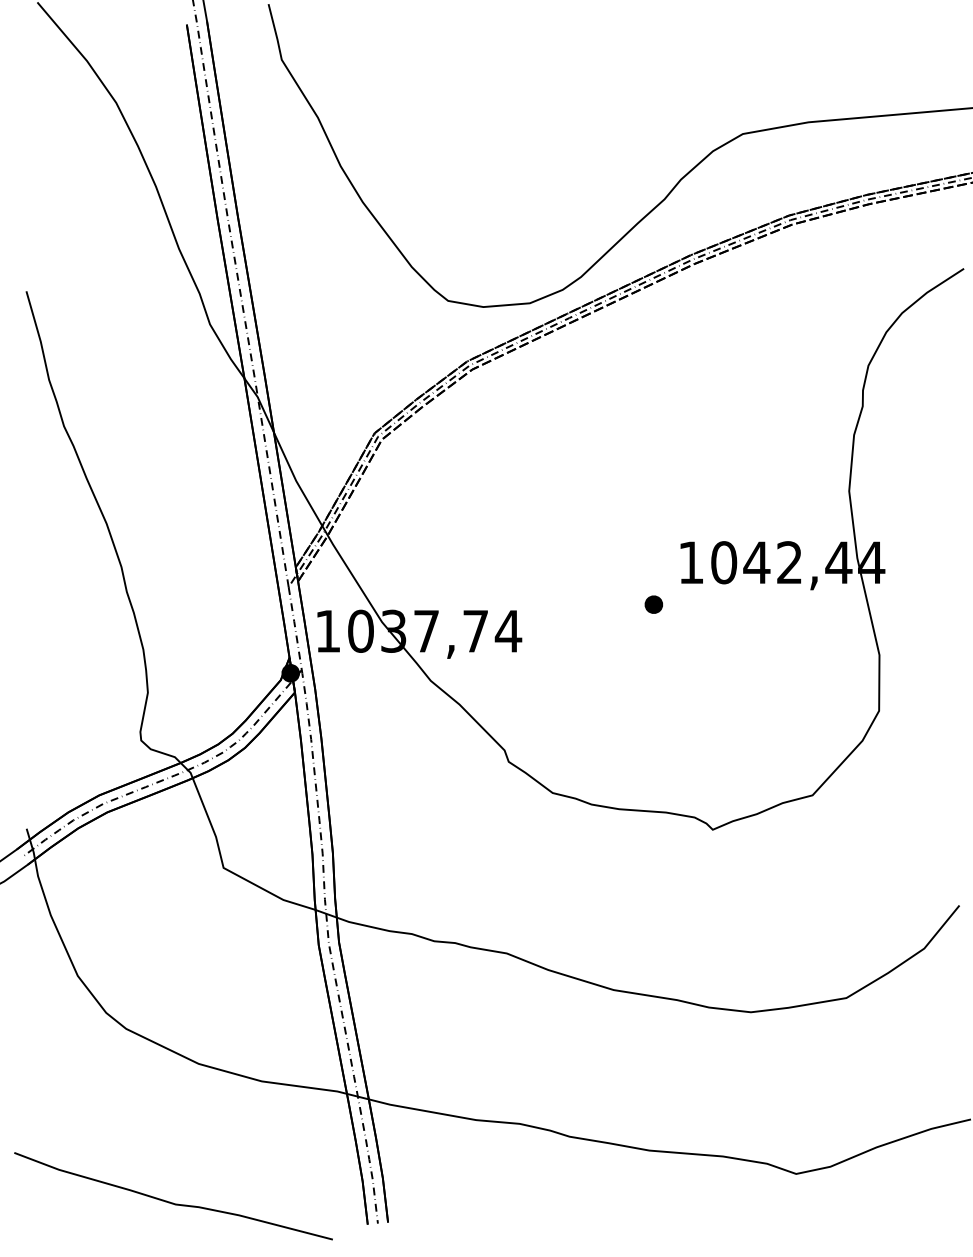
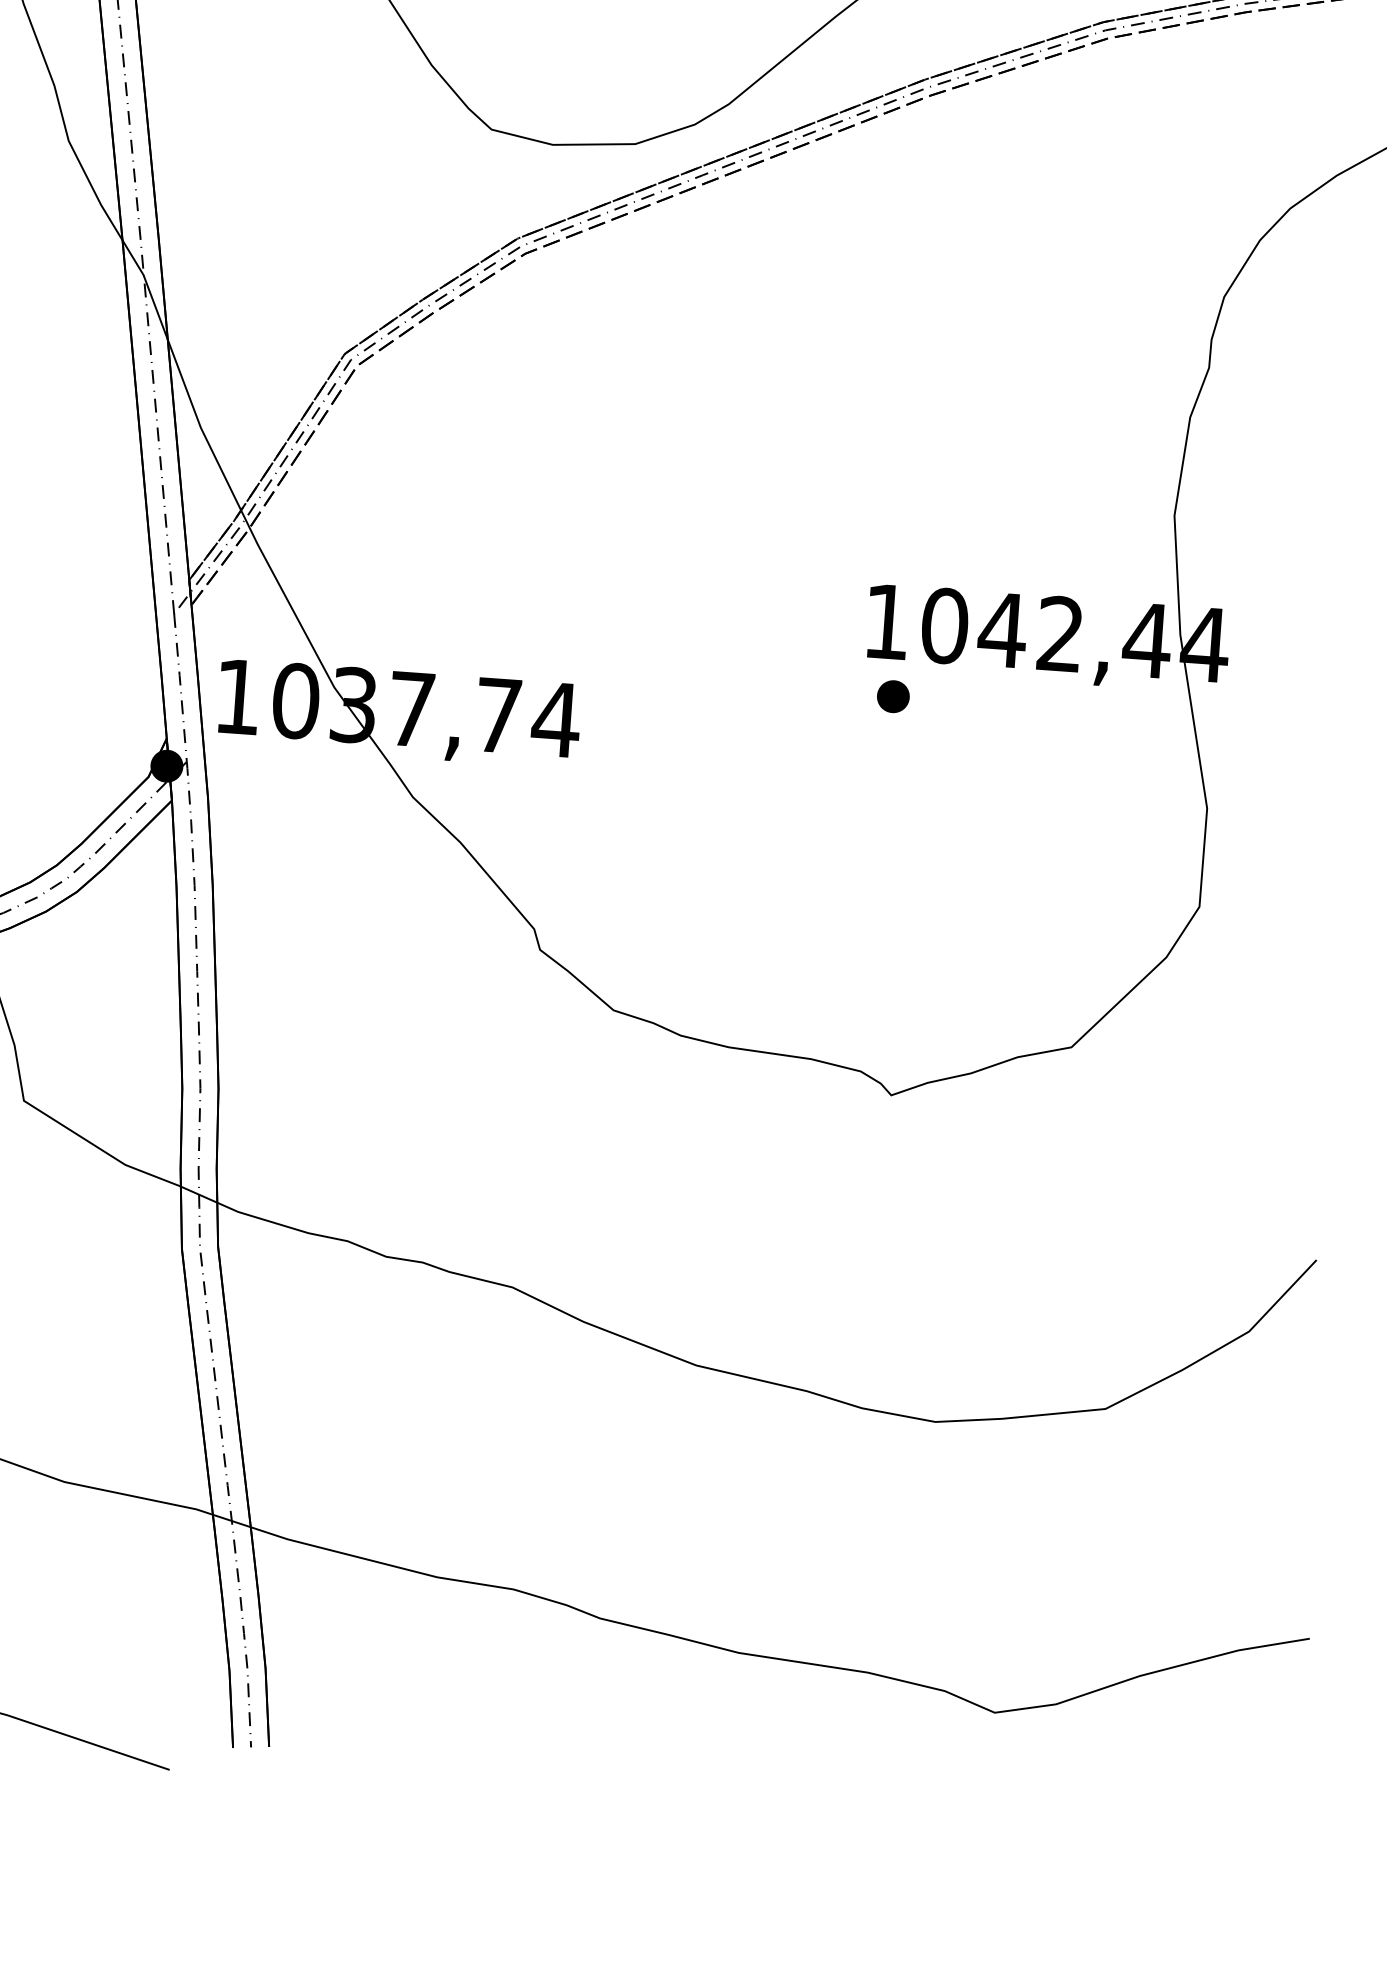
part: (653, 604) -> (892, 696), moved

